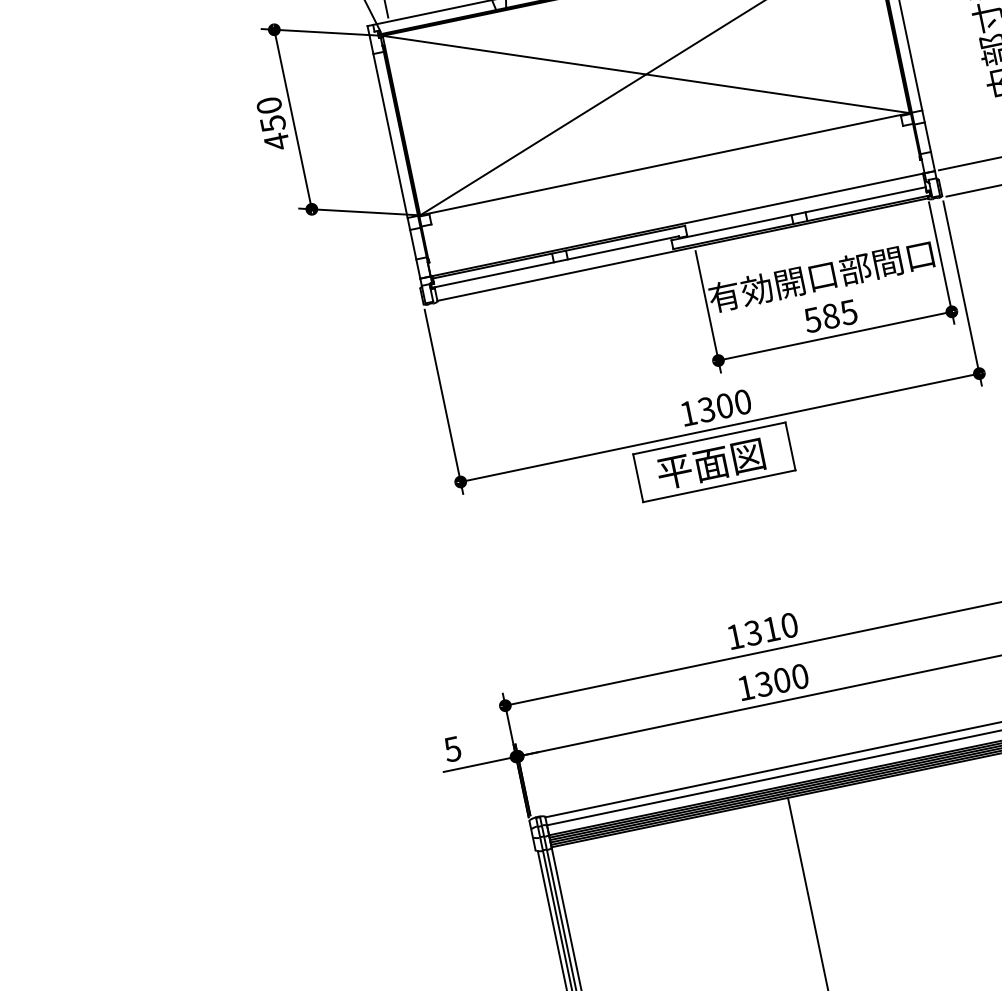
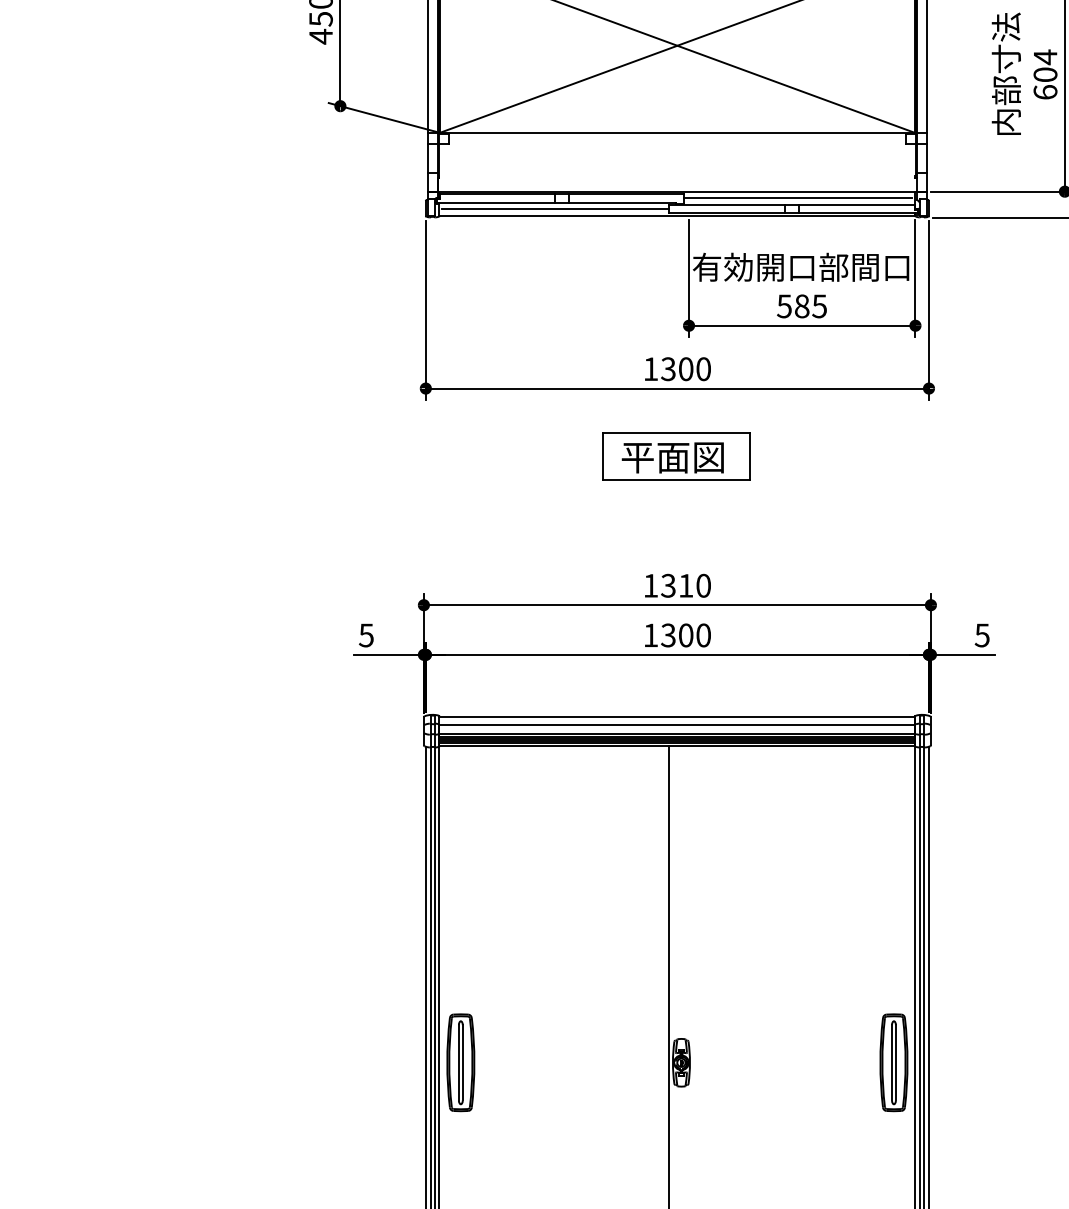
line: (803, 205) -> (798, 198), added
line: (555, 268) -> (555, 208), added
part: (714, 462) -> (676, 456), moved

